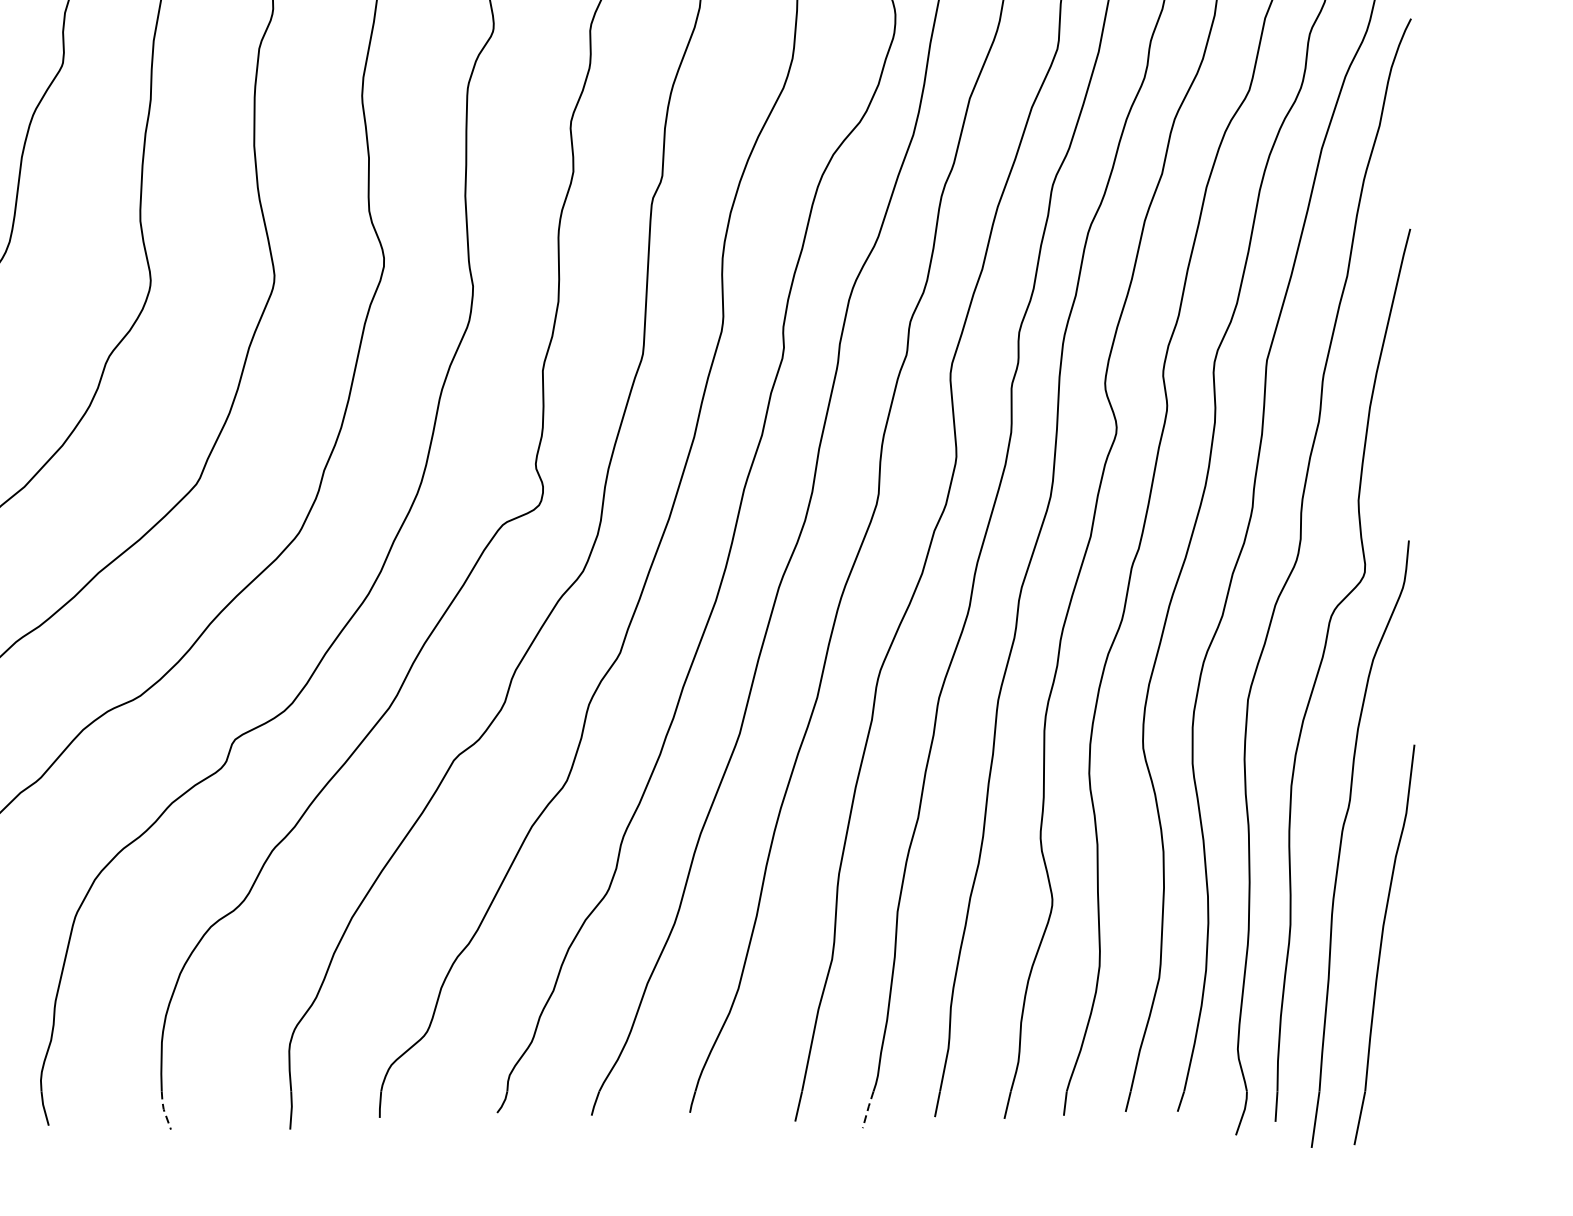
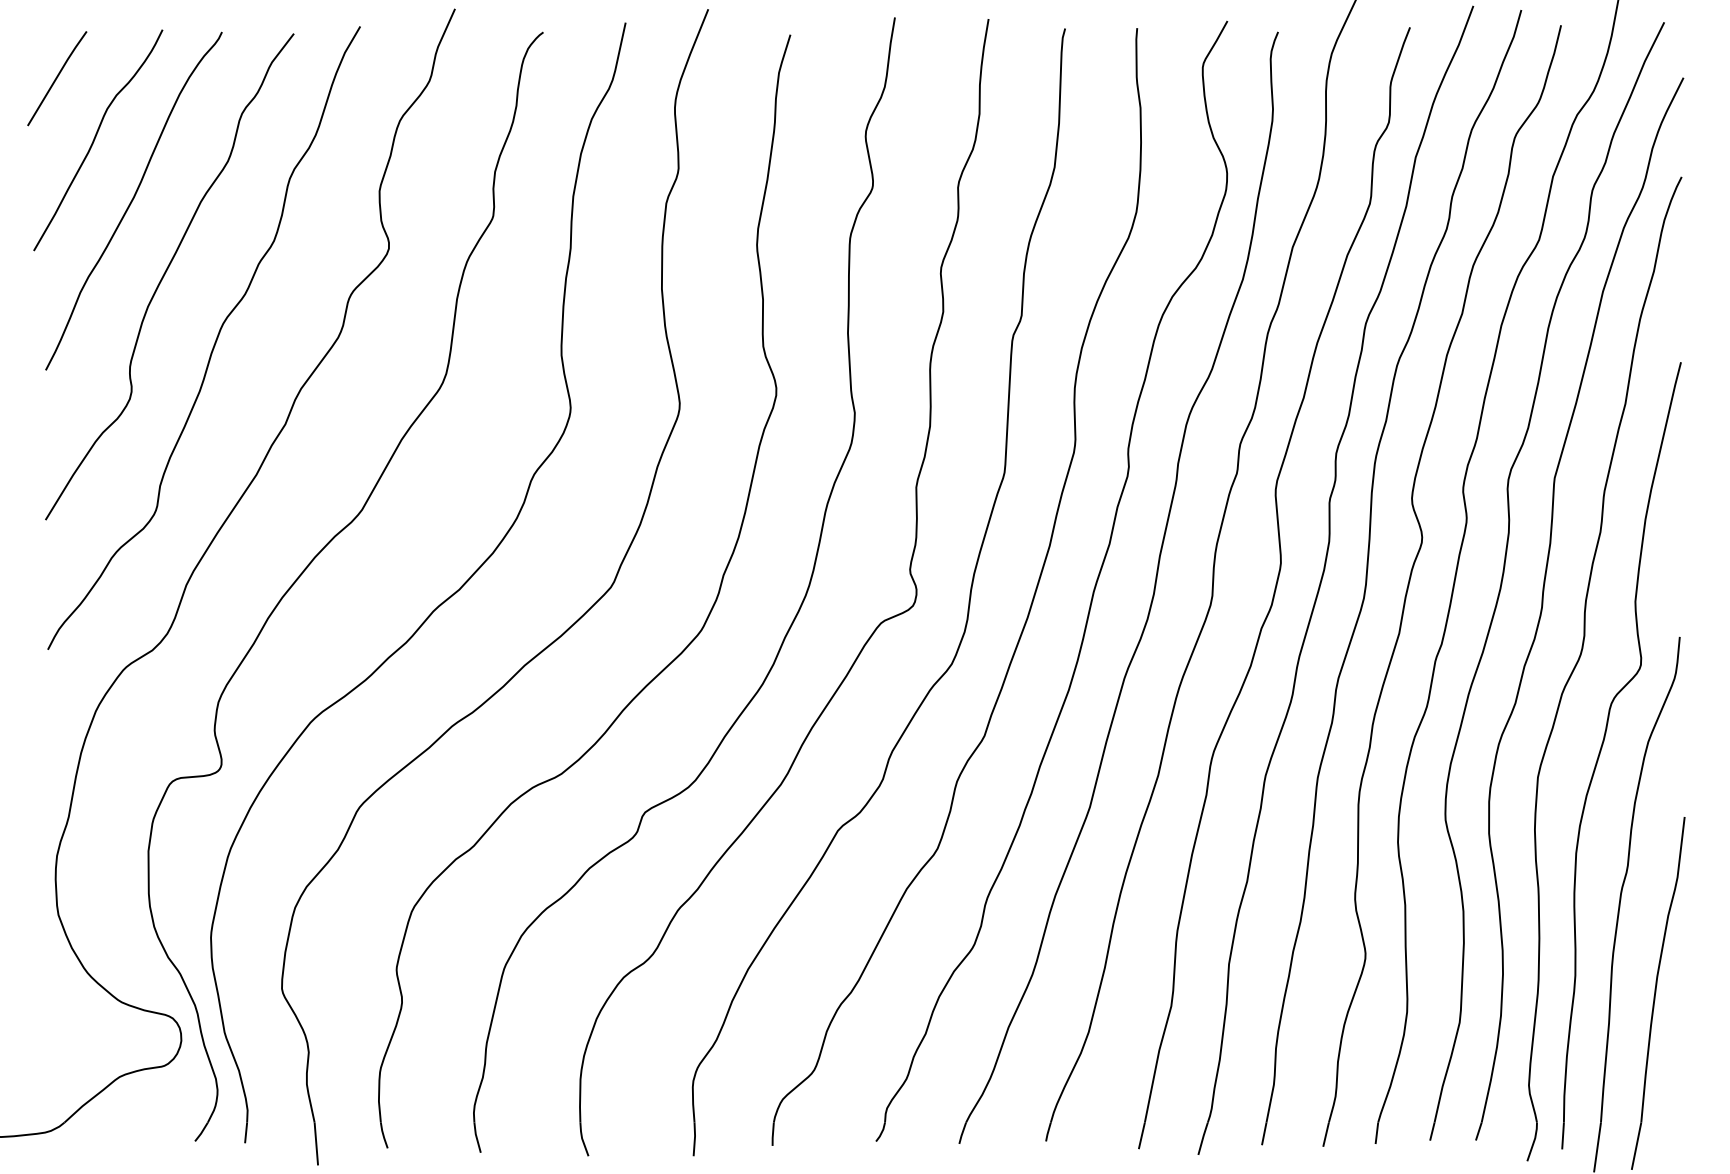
line: (164, 1109) -> (582, 1138), dashed -> solid
line: (867, 1109) -> (1202, 1138), dashed -> solid

